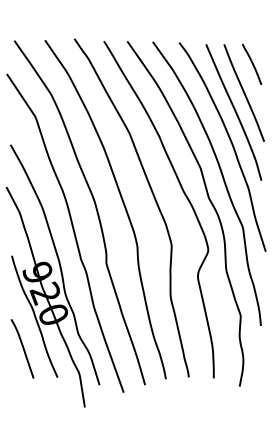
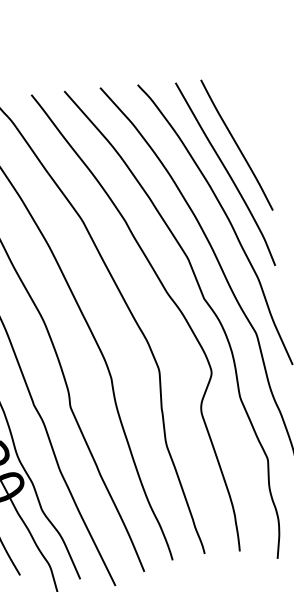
line: (252, 63) -> (243, 102), removed

